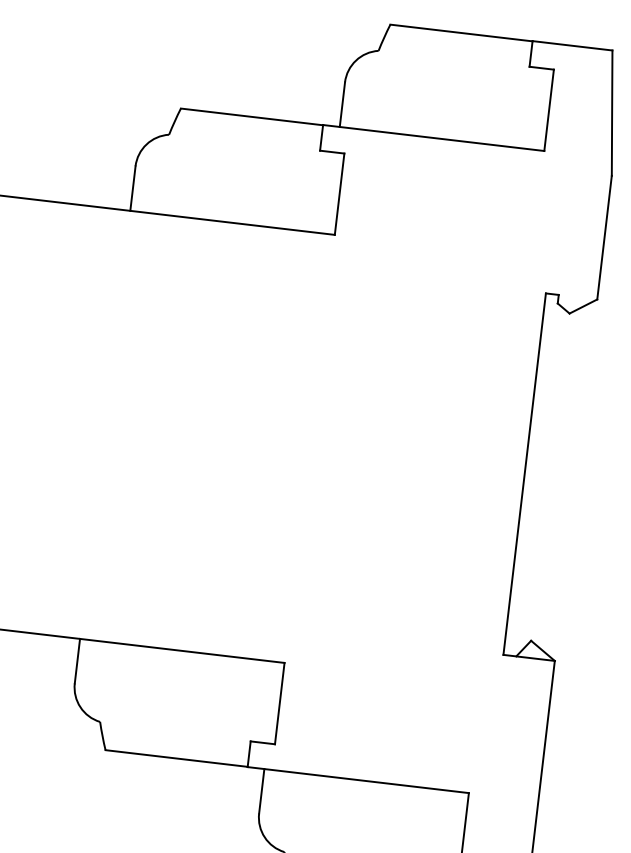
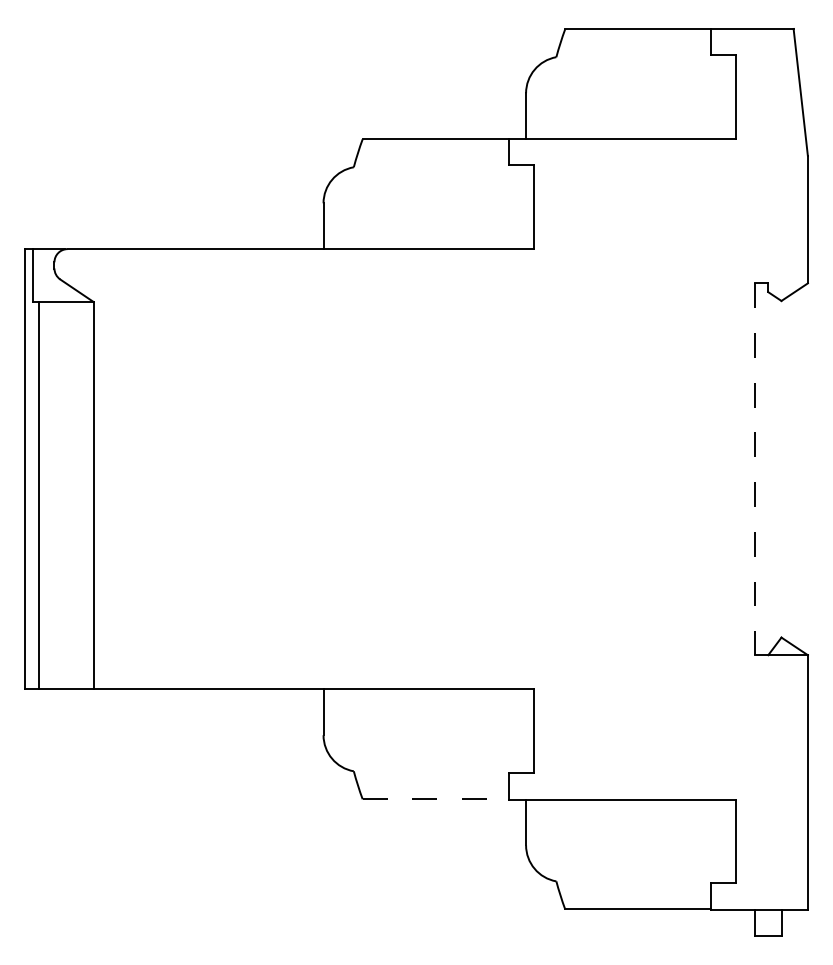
line: (525, 474) -> (755, 469), solid -> dashed
line: (177, 758) -> (436, 799), solid -> dashed

